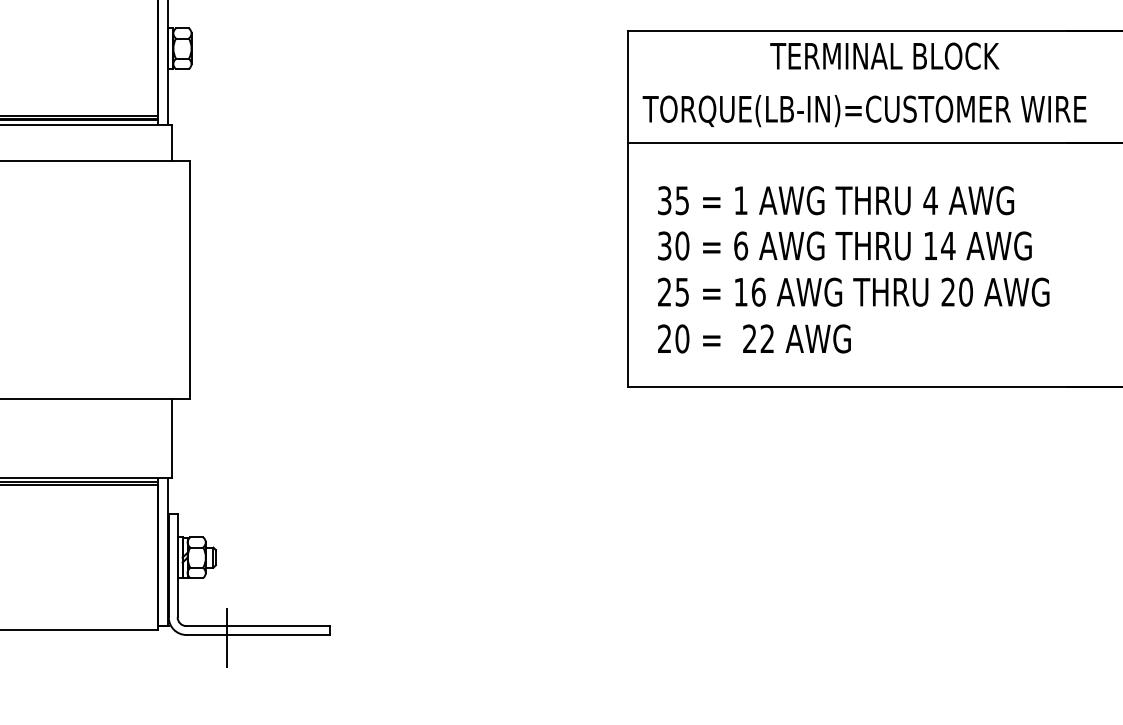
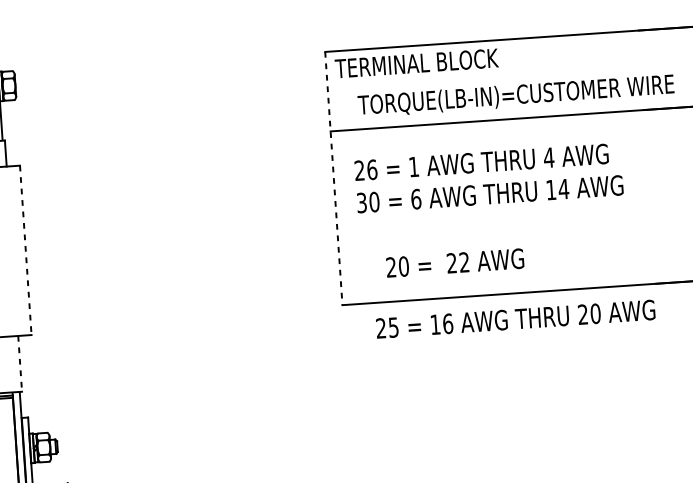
text: (884, 55) -> (416, 62), moved
text: (864, 111) -> (516, 96), moved
text: (673, 200) -> (365, 170), 35 -> 26
line: (627, 209) -> (333, 178), solid -> dashed
line: (190, 280) -> (25, 250), solid -> dashed
text: (853, 291) -> (515, 318), moved
text: (754, 338) -> (455, 262), moved
line: (171, 438) -> (20, 363), solid -> dashed

